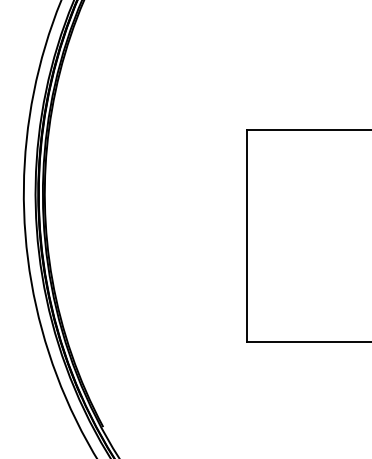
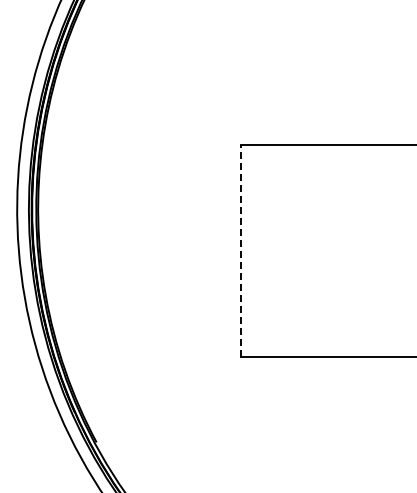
line: (247, 235) -> (240, 250), solid -> dashed

